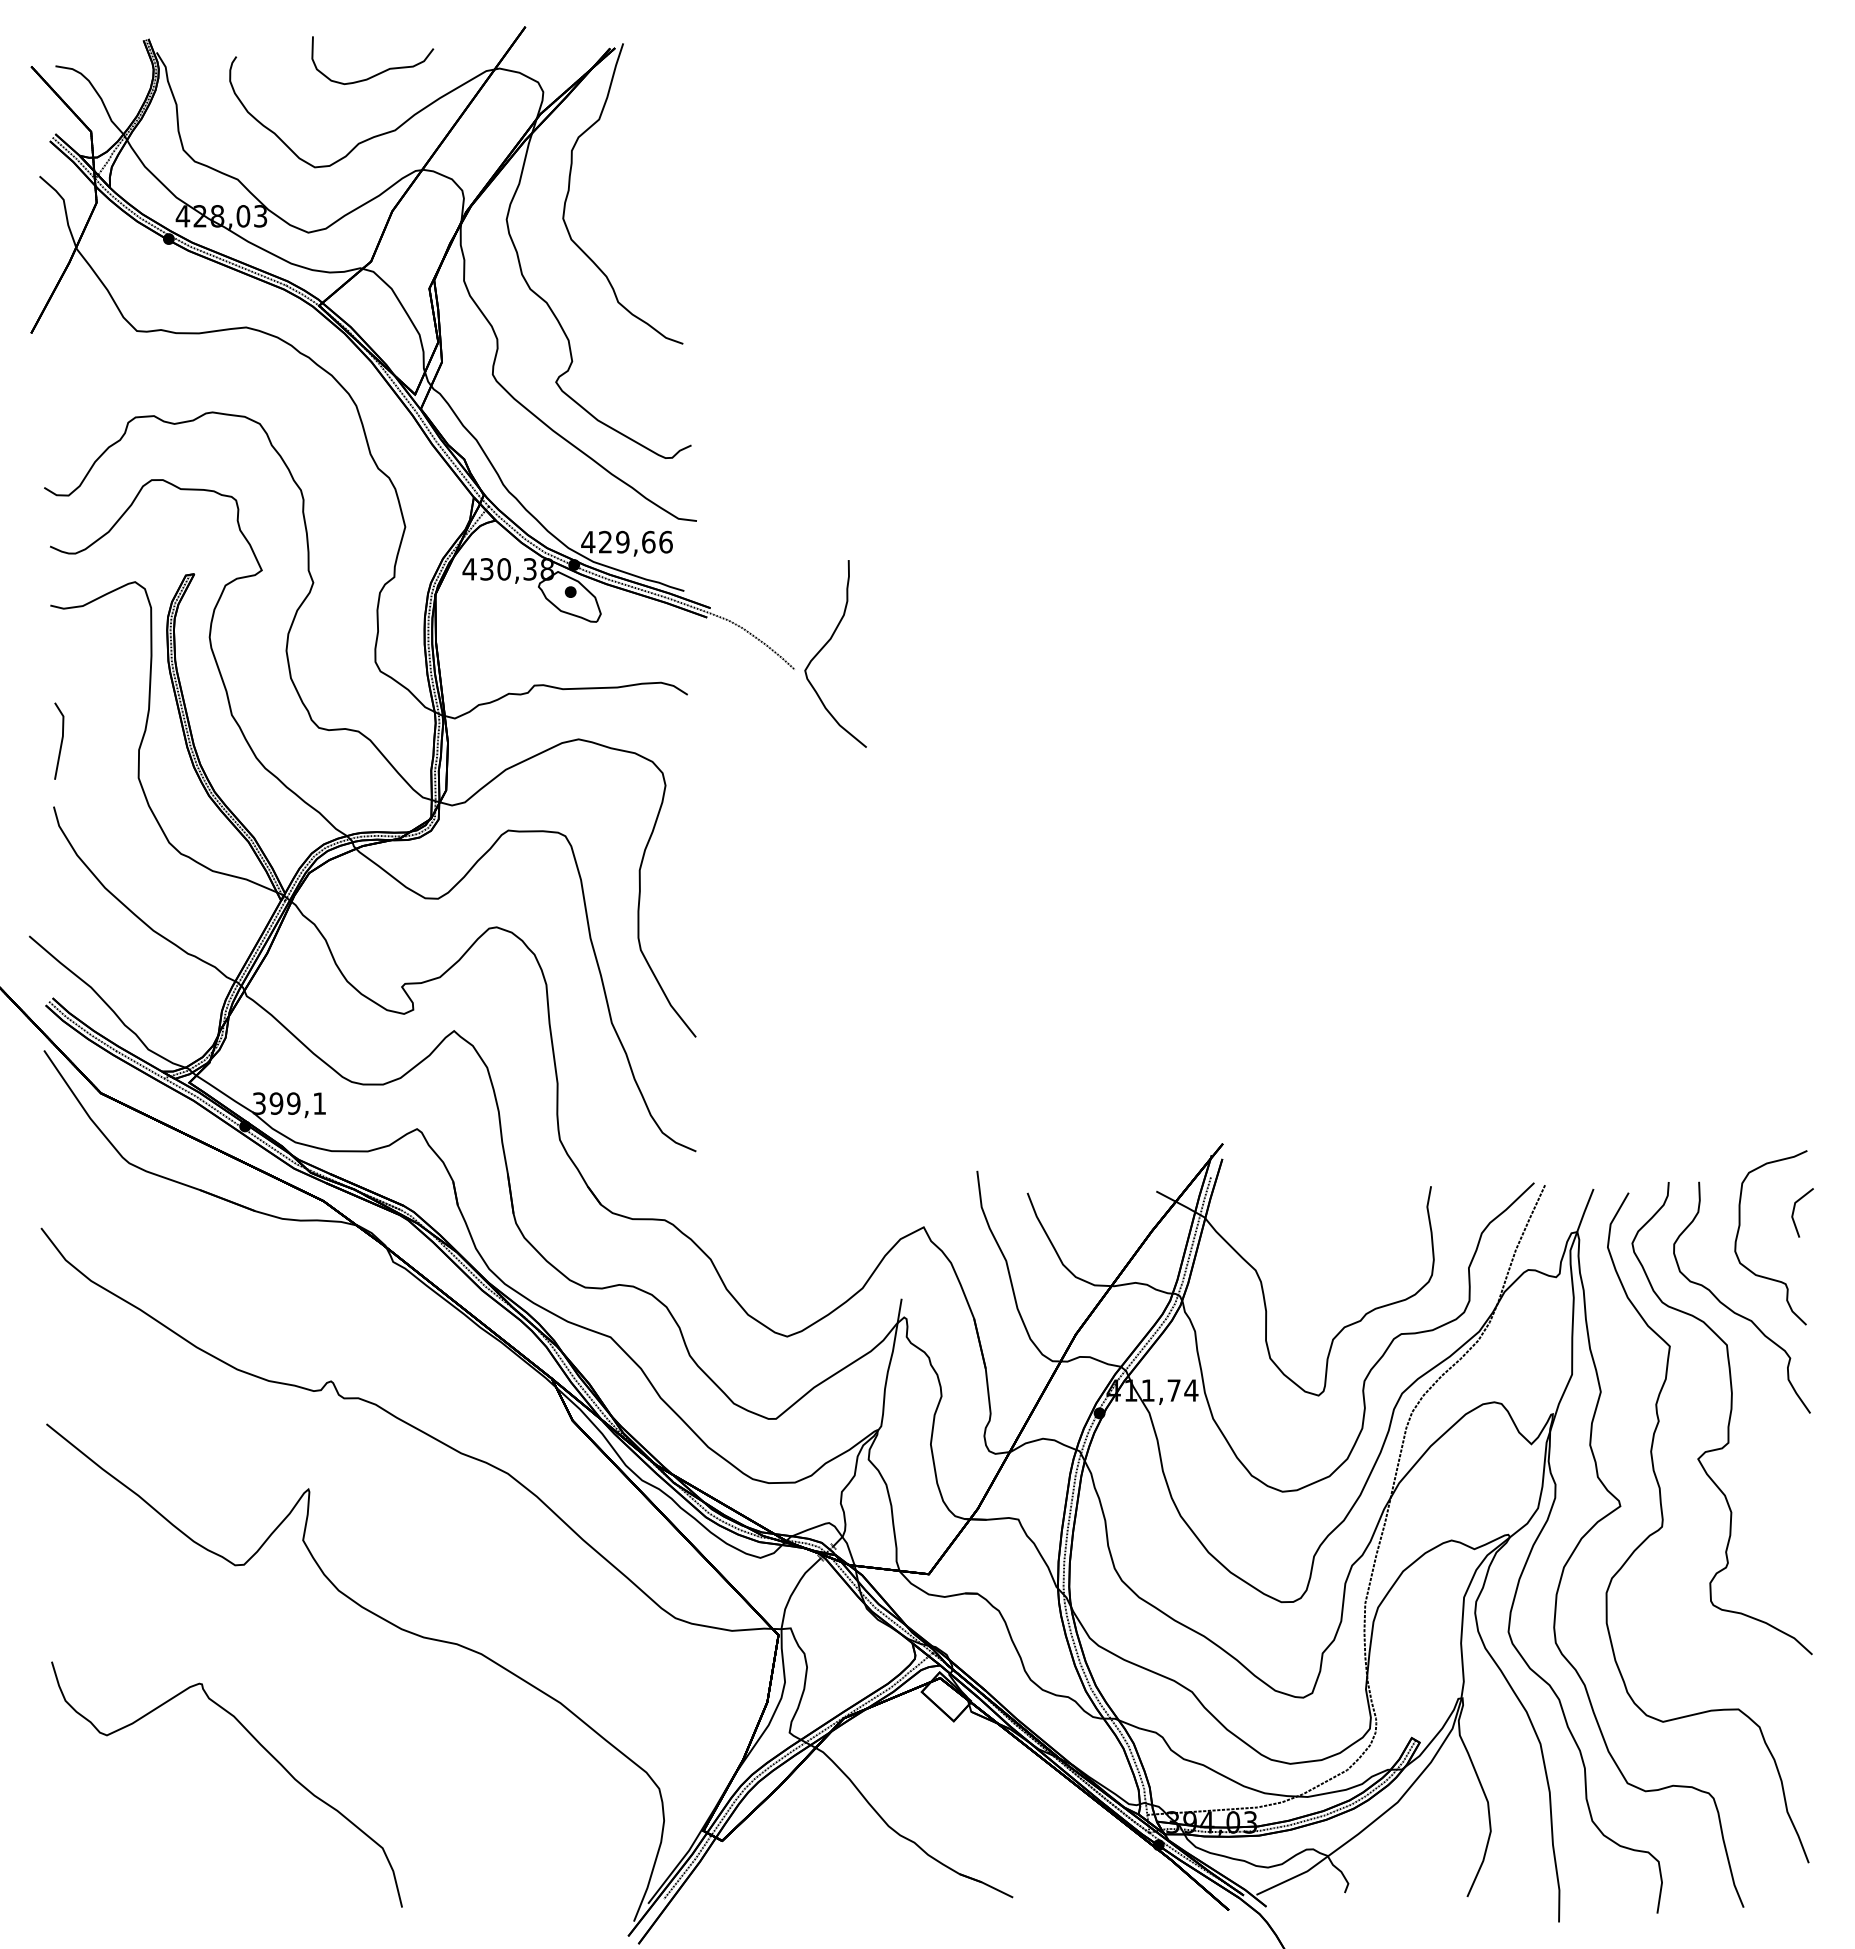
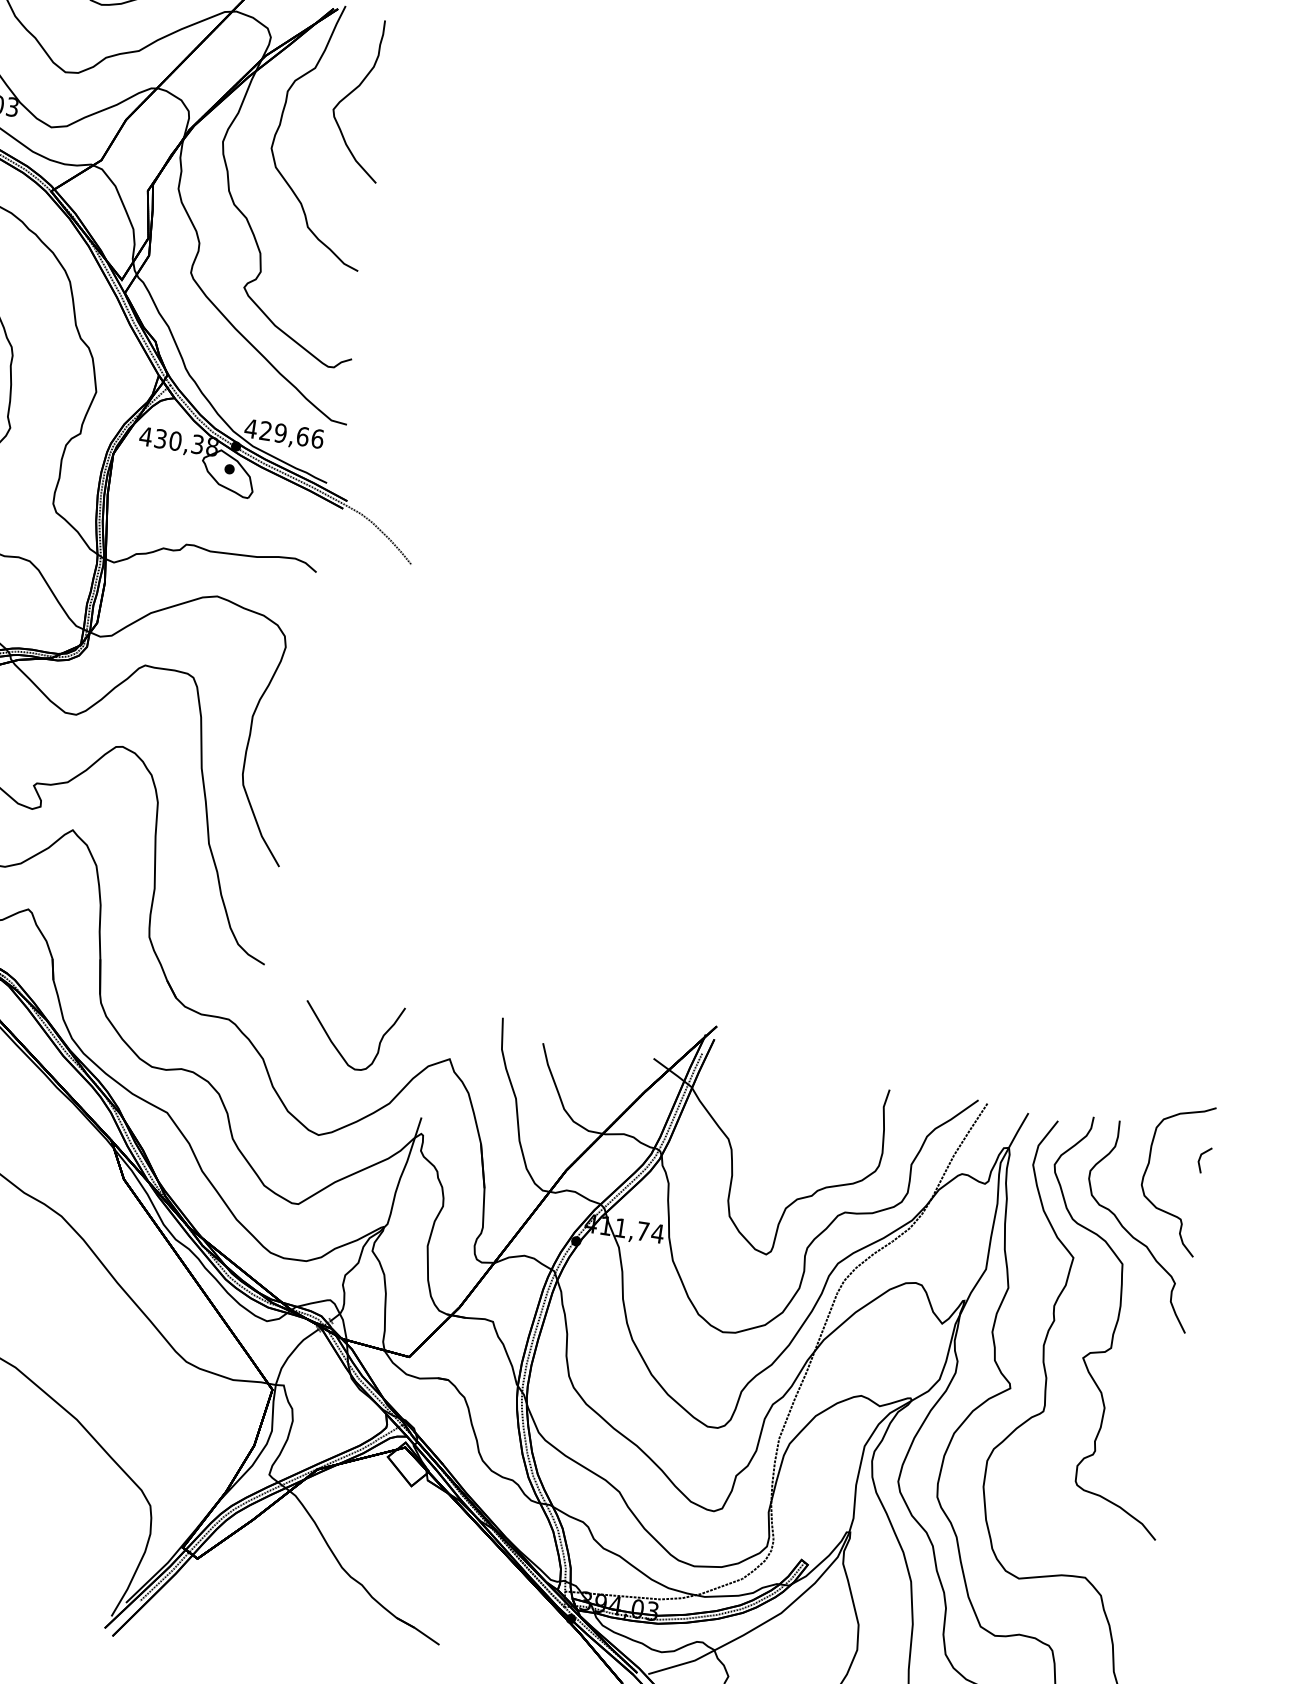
part: (826, 645) -> (354, 90), moved
part: (1802, 1211) -> (1204, 1159), size x0.62
part: (791, 1232) -> (335, 1046), added

